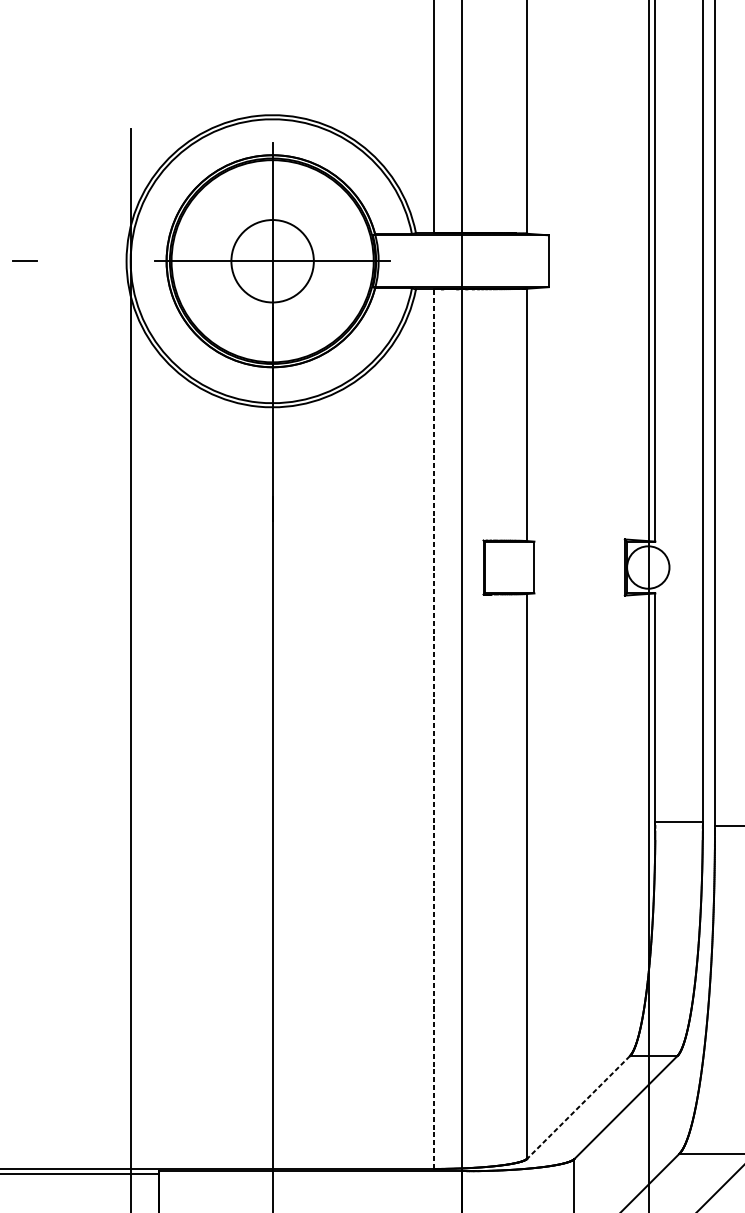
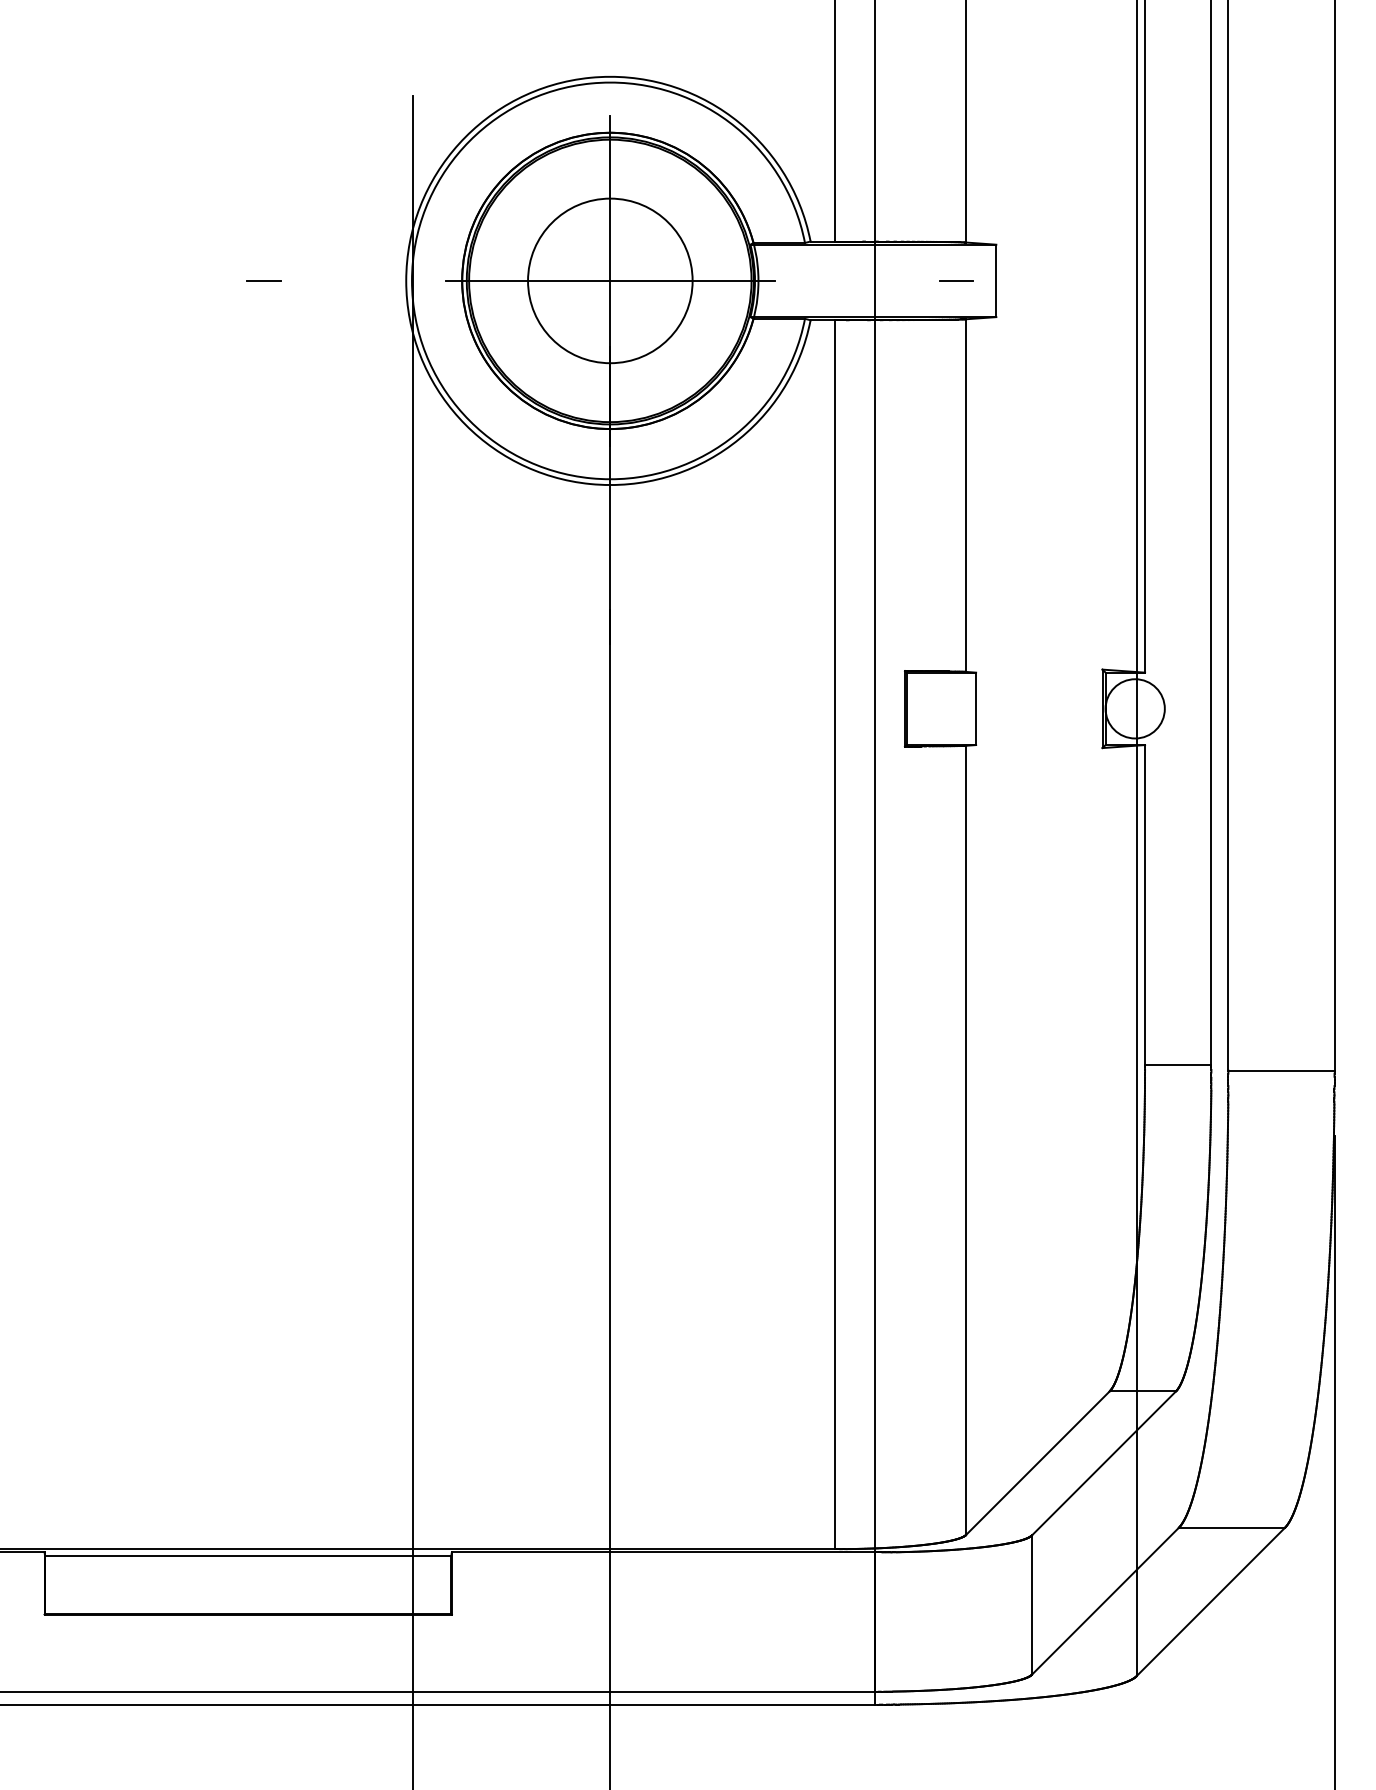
circle: (272, 260) -> (610, 280), size x1.43
line: (520, 260) -> (956, 280), added
line: (433, 729) -> (835, 934), dashed -> solid
line: (578, 1107) -> (1037, 1463), dashed -> solid

